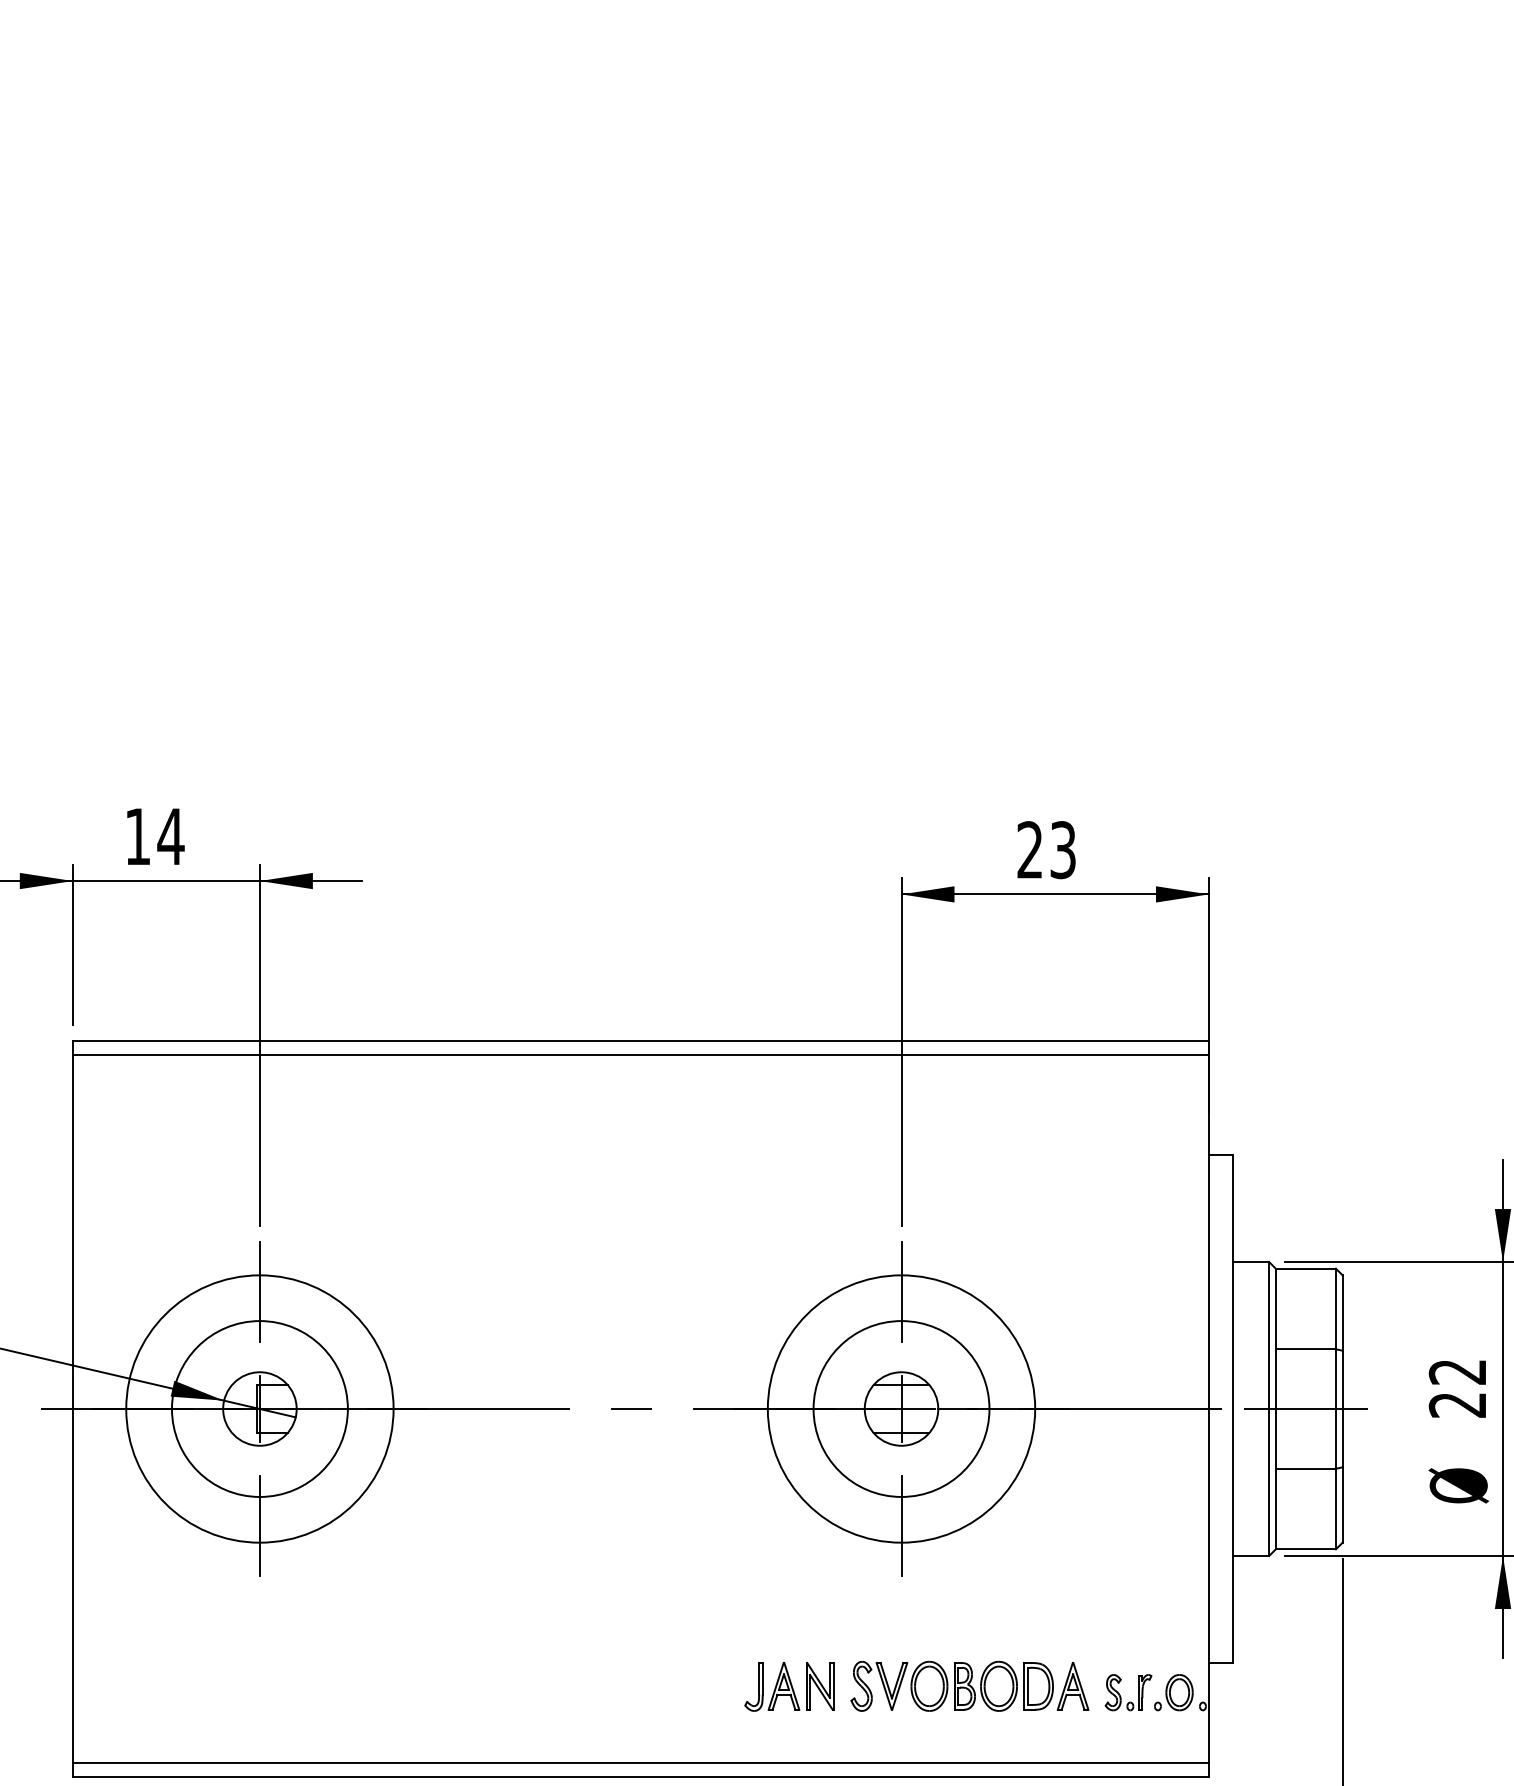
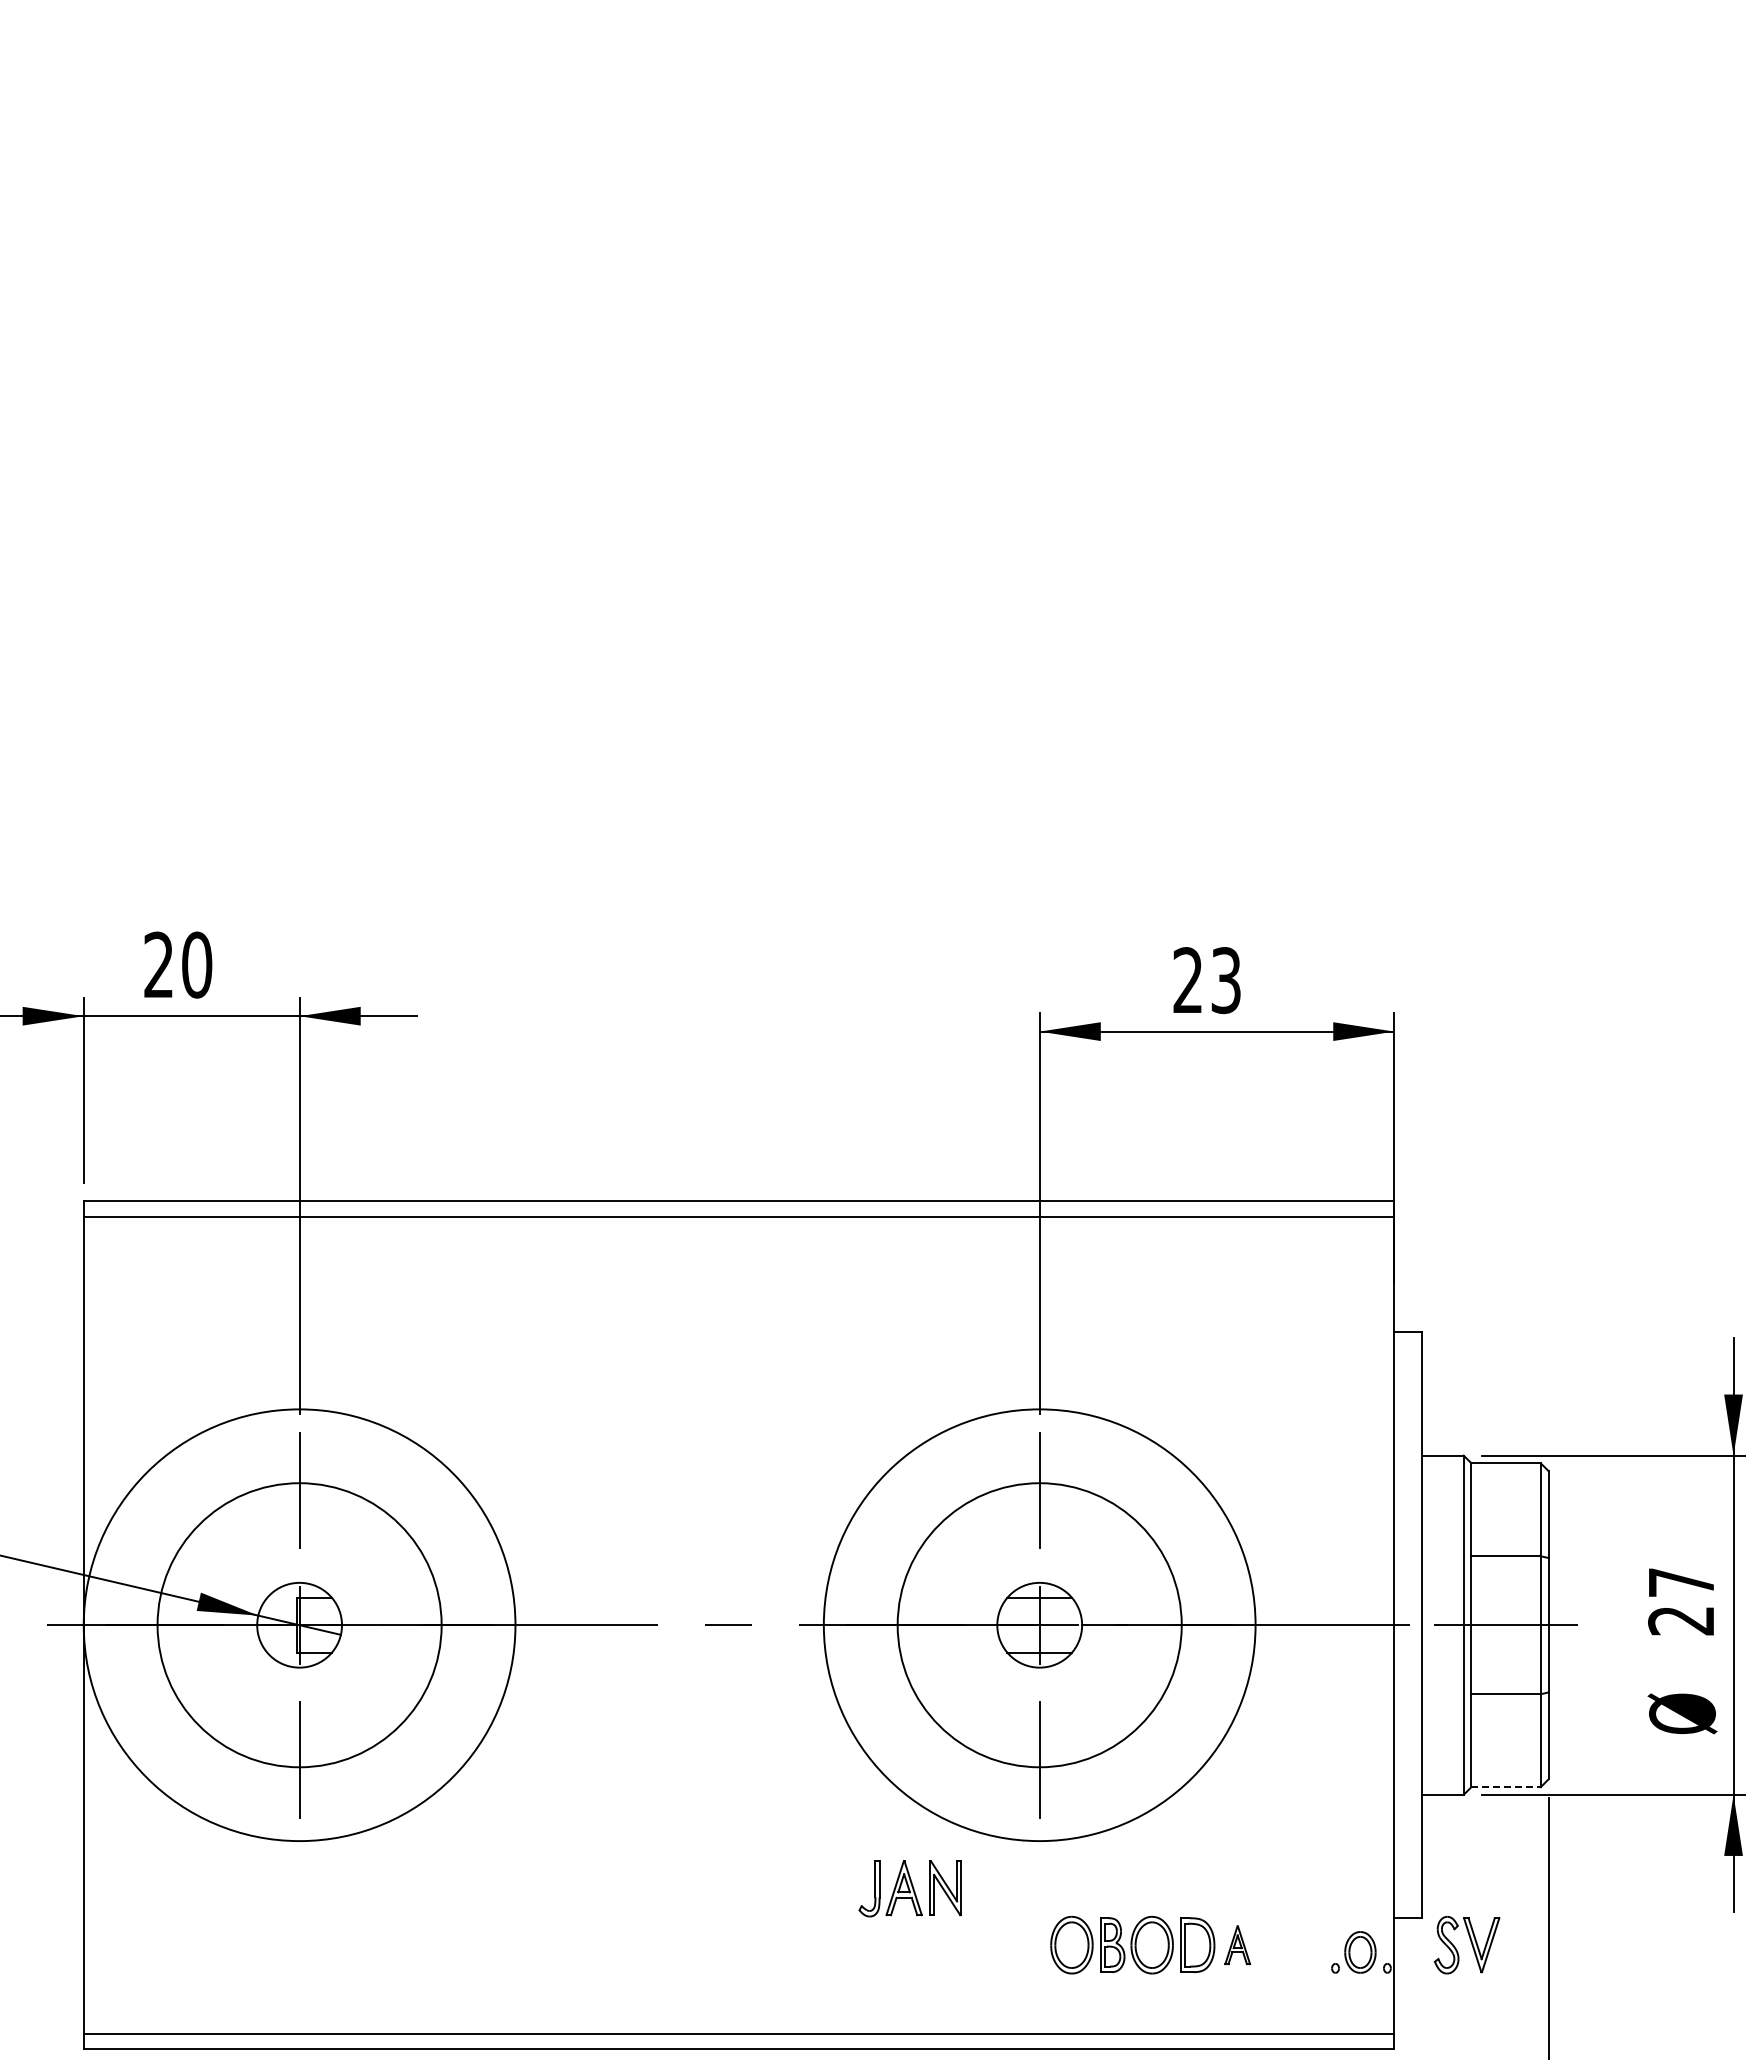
text: (154, 836) -> (178, 964), 14 -> 20
text: (1457, 1371) -> (1680, 1582), 22 -> 27
circle: (259, 1408) -> (299, 1624), size x1.4
circle: (901, 1408) -> (1039, 1624), size x1.4
circle: (259, 1409) -> (299, 1625), size x1.4
circle: (901, 1409) -> (1039, 1625), size x1.4
line: (1306, 1549) -> (1506, 1787), solid -> dashed
part: (788, 1686) -> (909, 1888), moved
part: (878, 1686) -> (1466, 1945), moved
part: (1072, 1686) -> (1237, 1945), size x0.7
part: (1120, 1695) -> (1292, 1955), removed

